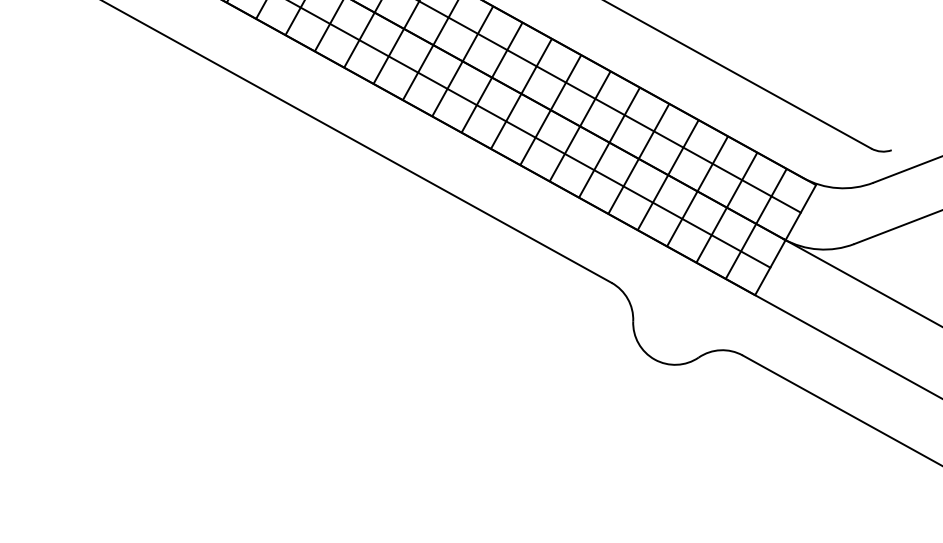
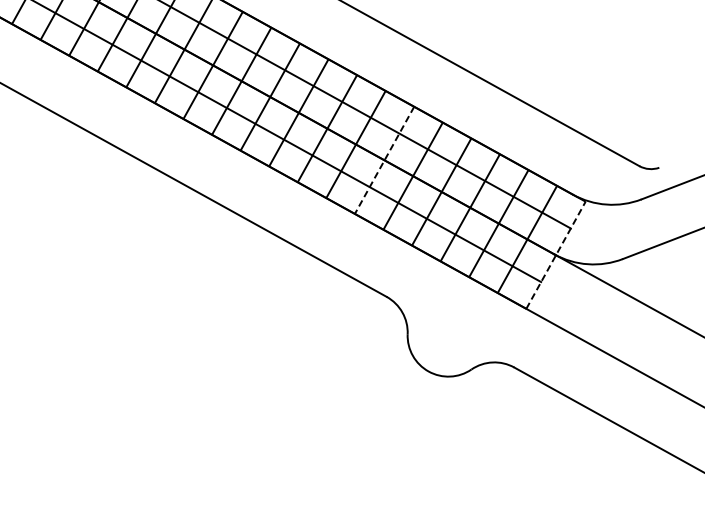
line: (609, 142) -> (384, 160), solid -> dashed
line: (785, 240) -> (555, 255), solid -> dashed

